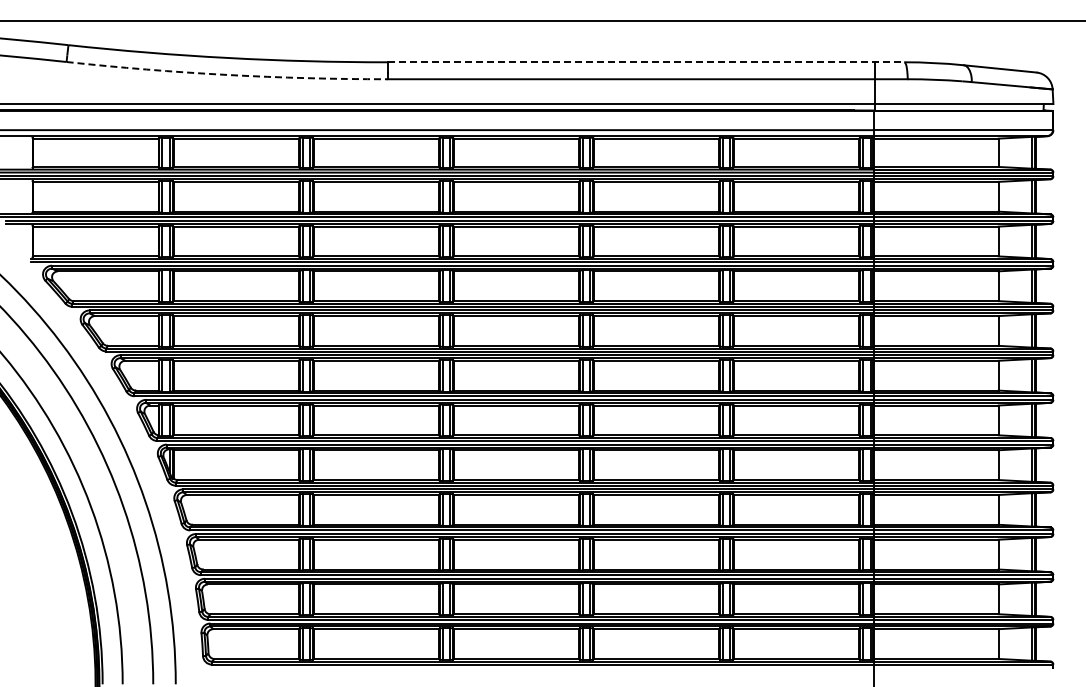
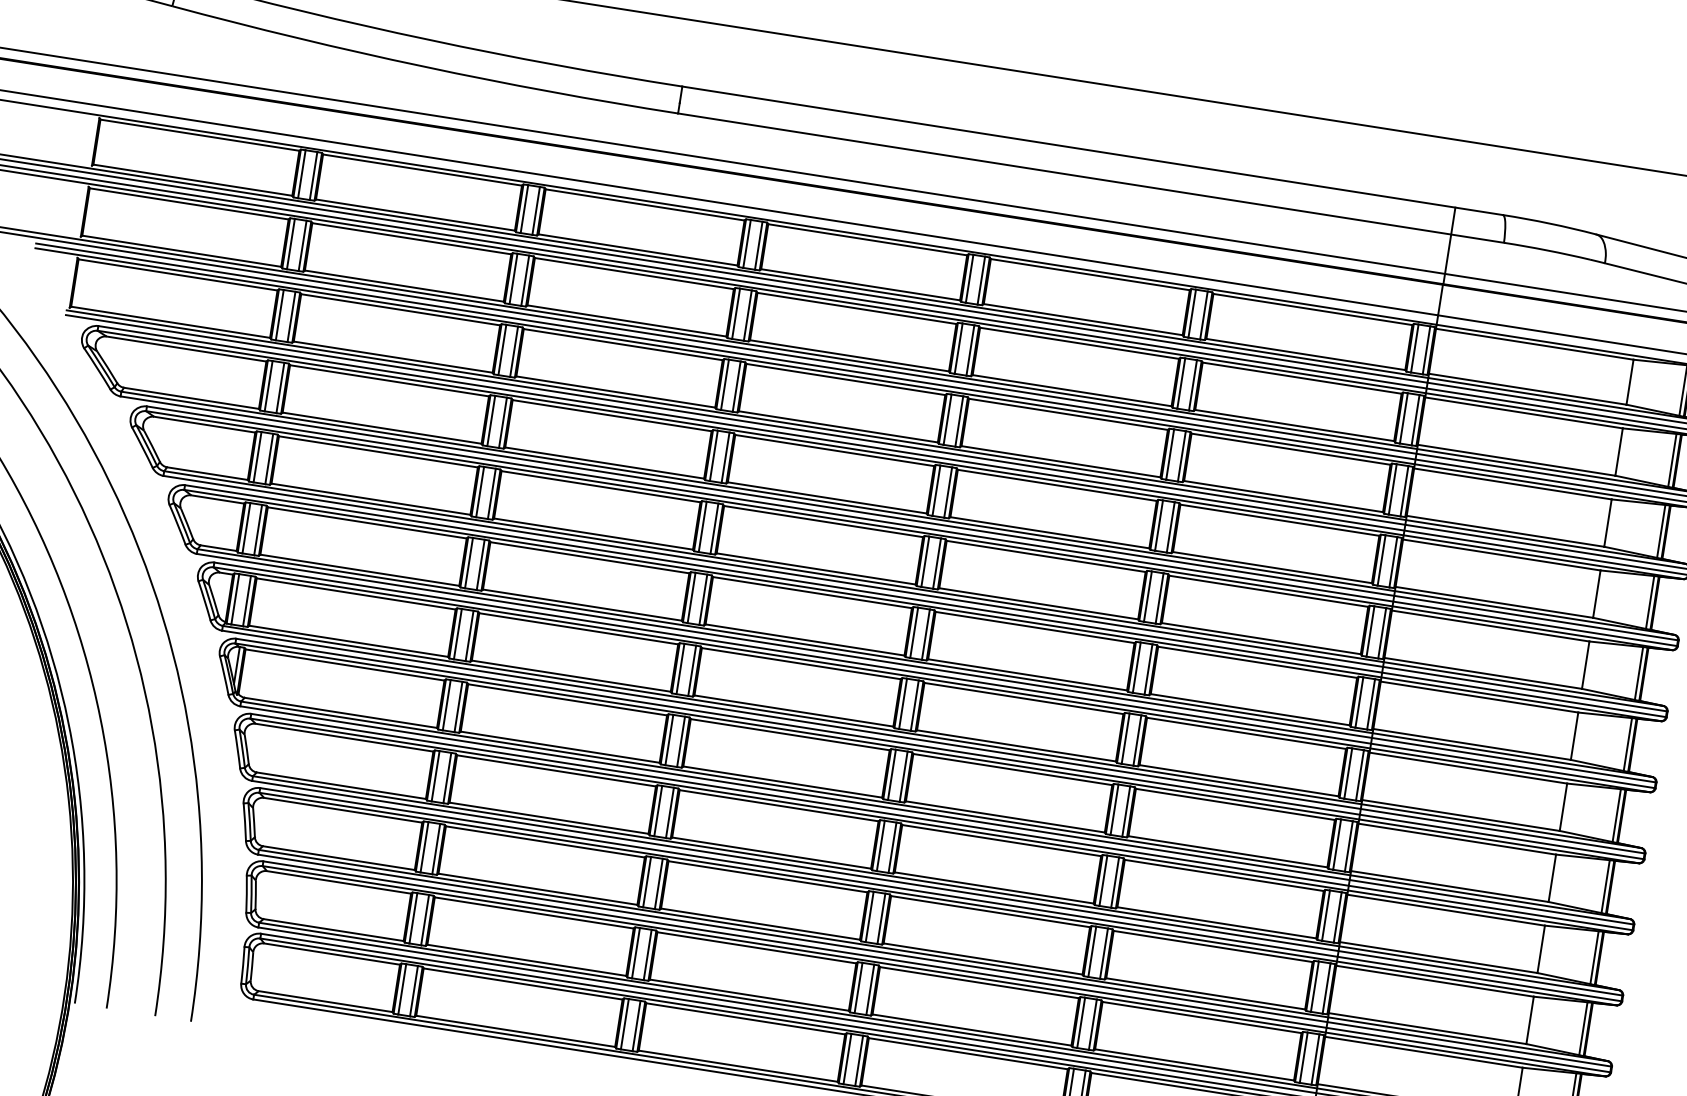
line: (646, 62) -> (1093, 151), dashed -> solid
arc: (226, 74) -> (423, 65), dashed -> solid

